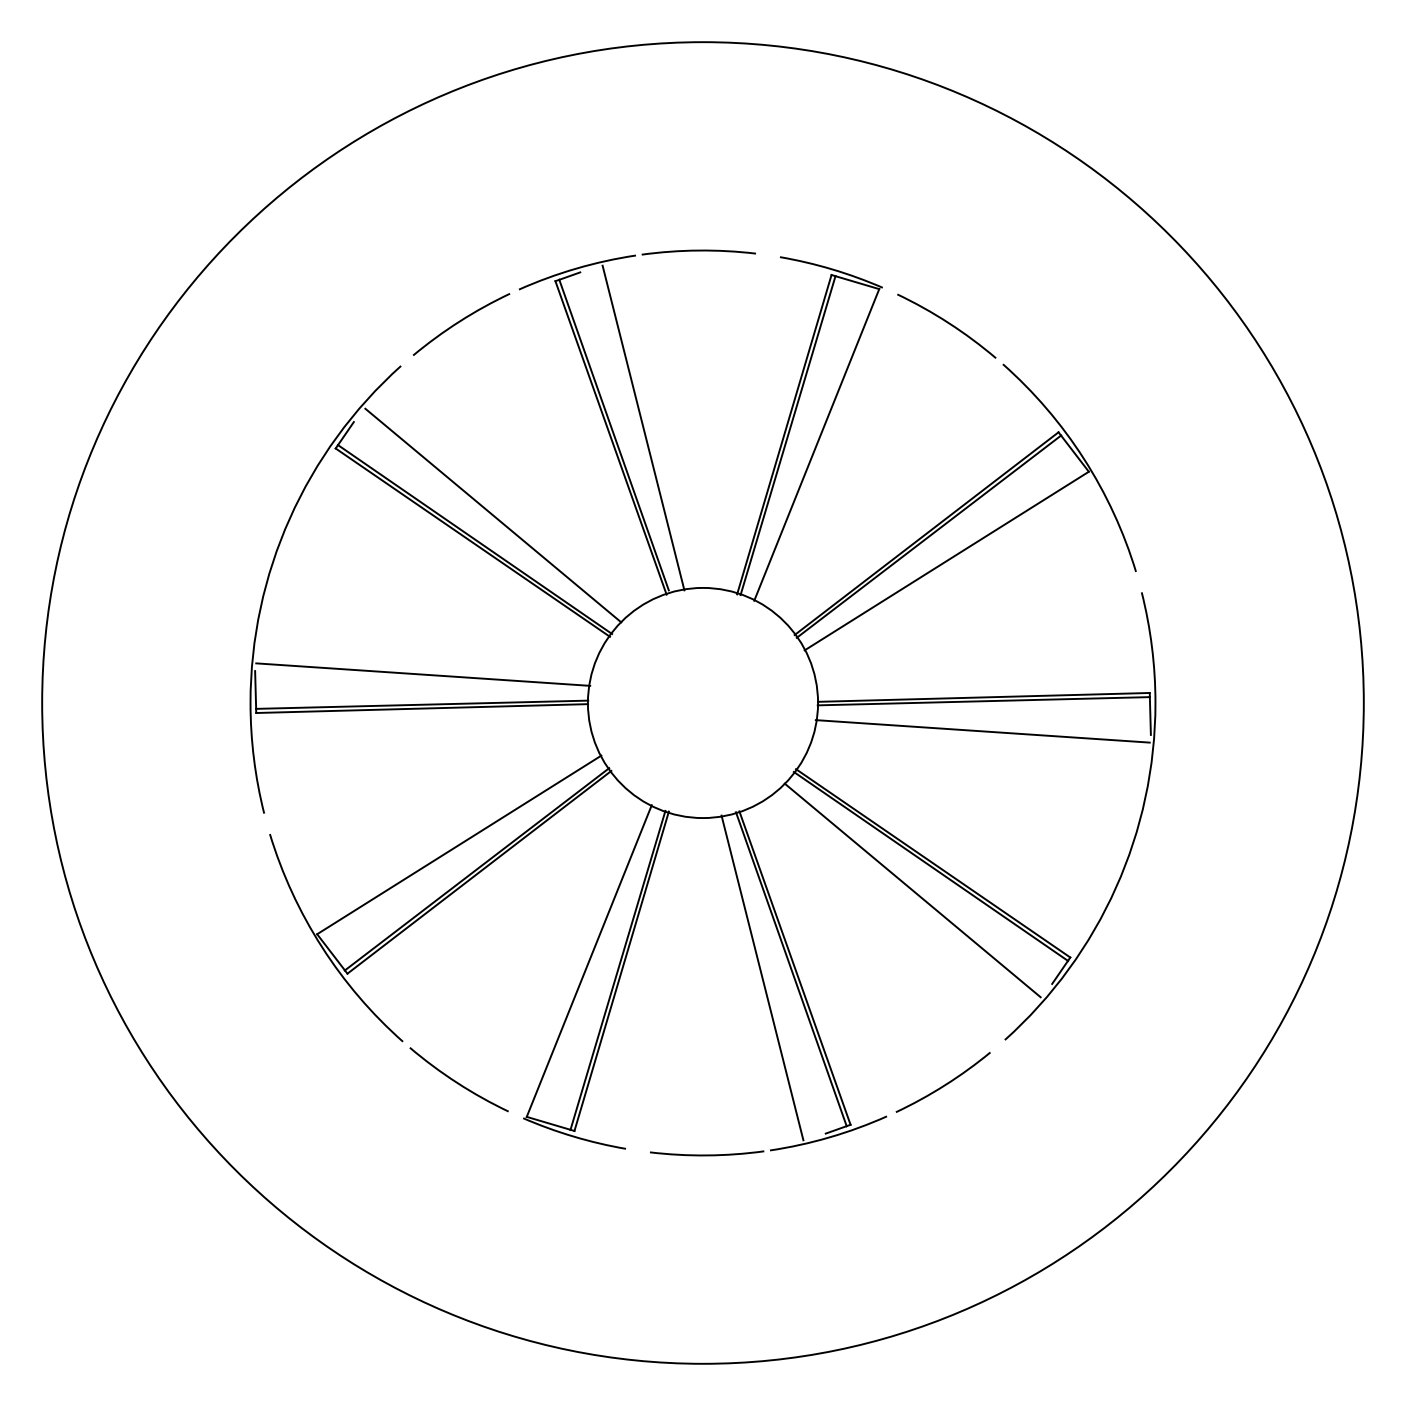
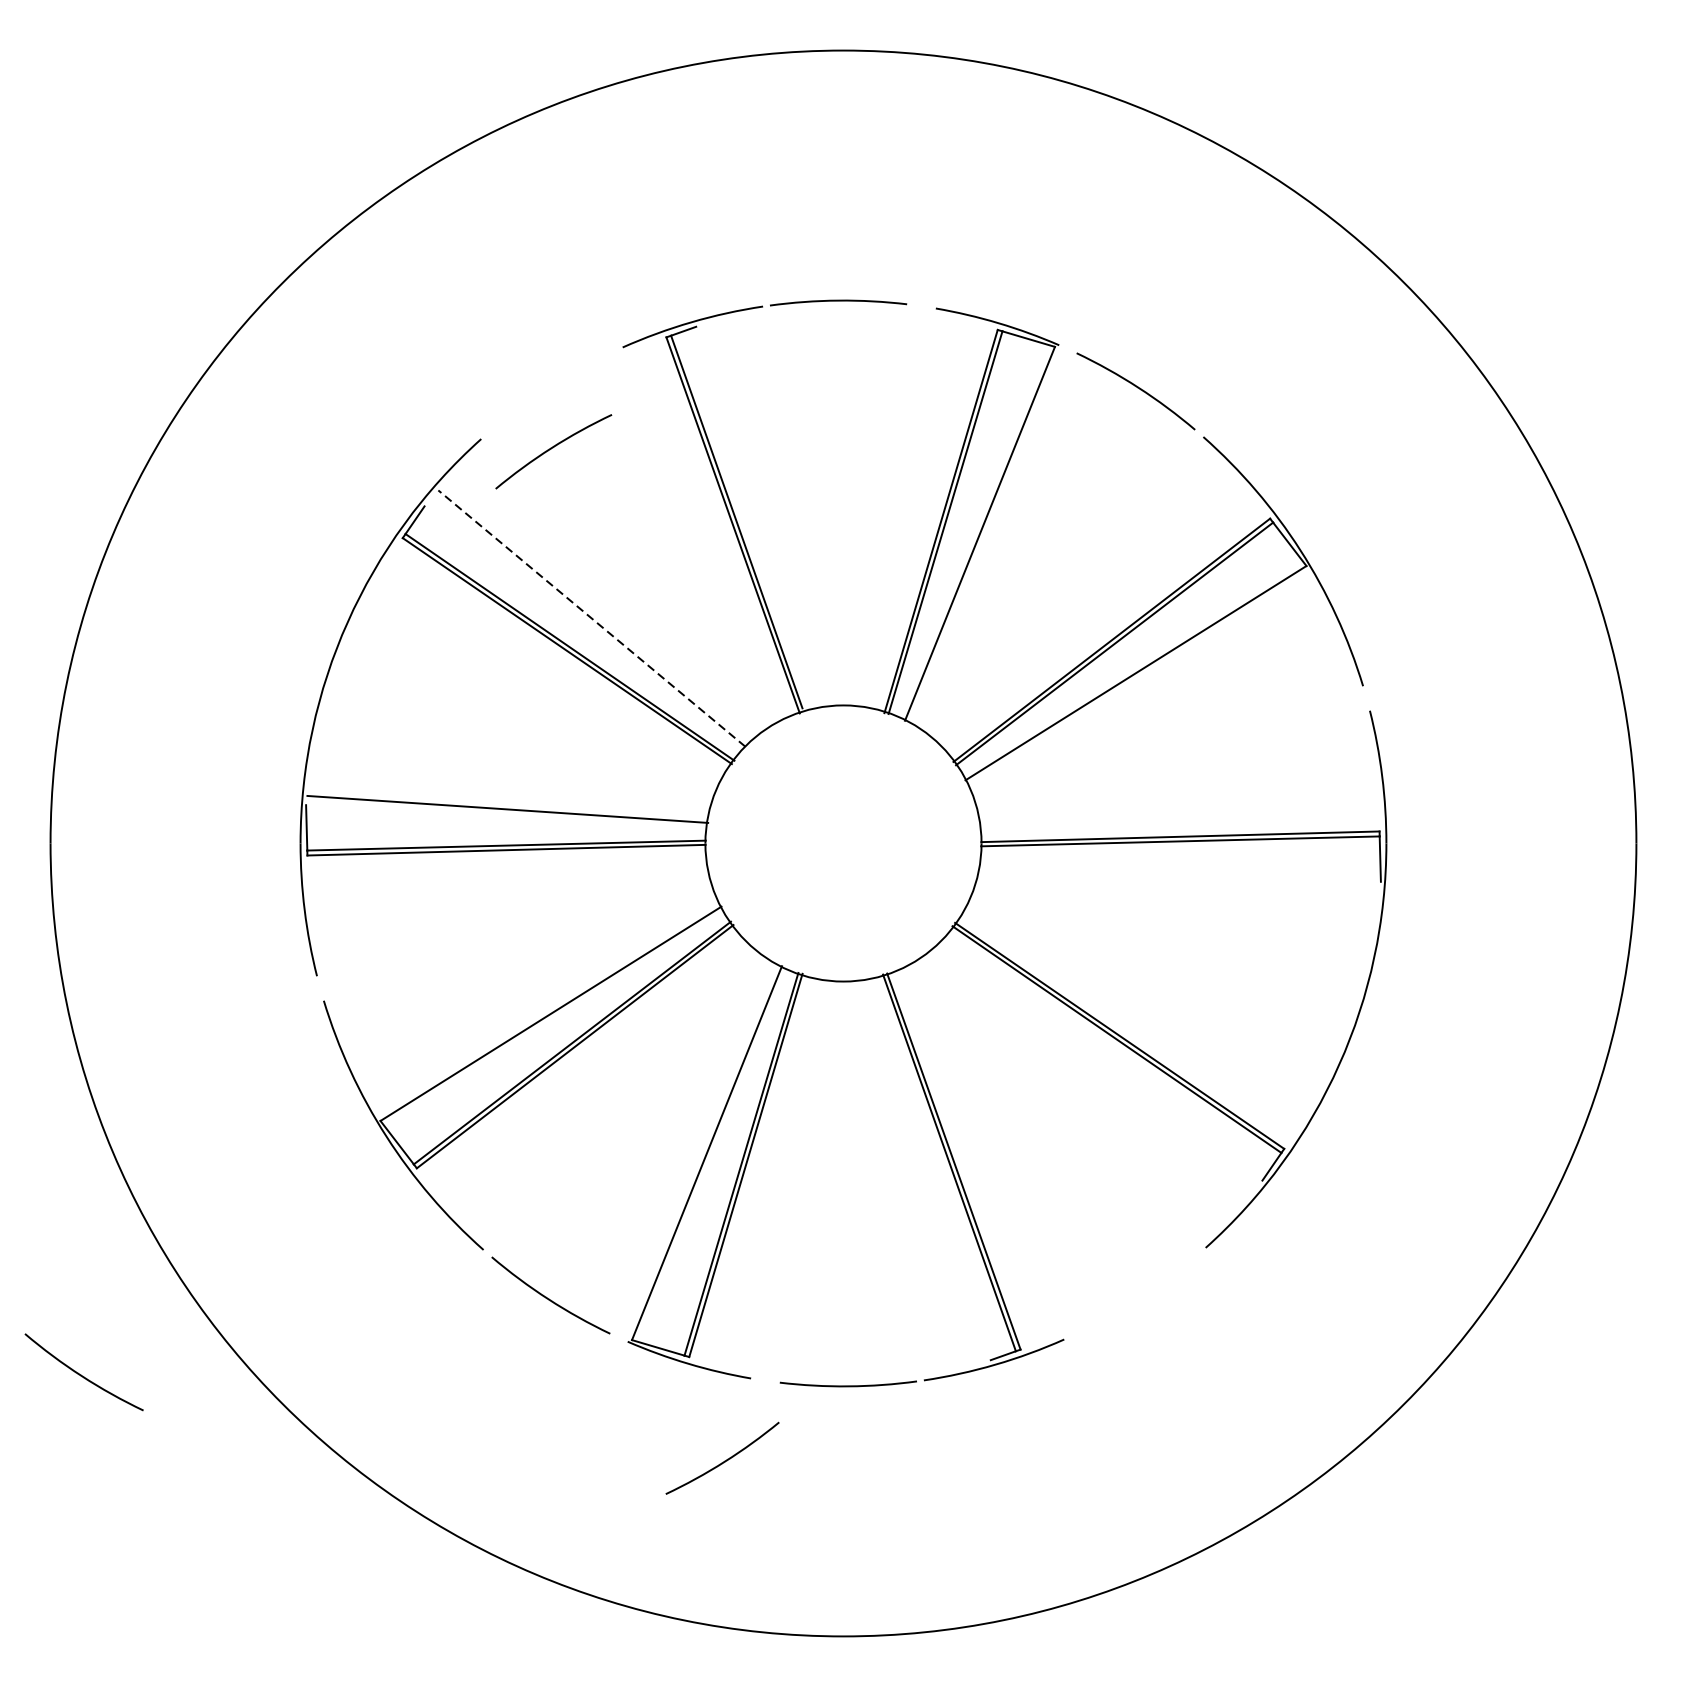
arc: (460, 322) -> (552, 449), moved
line: (643, 427) -> (772, 512), removed
line: (493, 515) -> (592, 618), solid -> dashed
line: (982, 731) -> (1178, 877), removed
line: (912, 890) -> (1094, 1068), removed
line: (762, 977) -> (914, 1172), removed
arc: (944, 1084) -> (724, 1460), moved
arc: (68, 1145) -> (82, 1374), added

